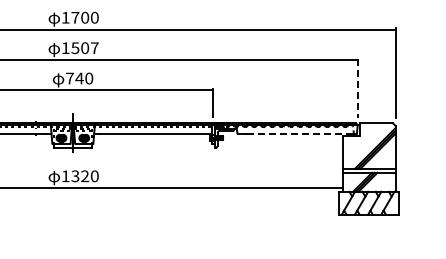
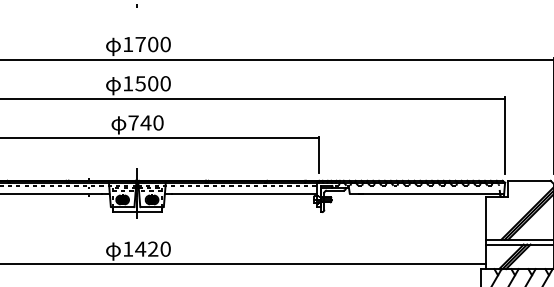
text: (94, 48) -> (165, 84), 1507 -> 1500
line: (357, 88) -> (504, 135), dashed -> solid
line: (298, 133) -> (428, 193), dashed -> solid
text: (75, 176) -> (140, 249), 1320 -> 1420

